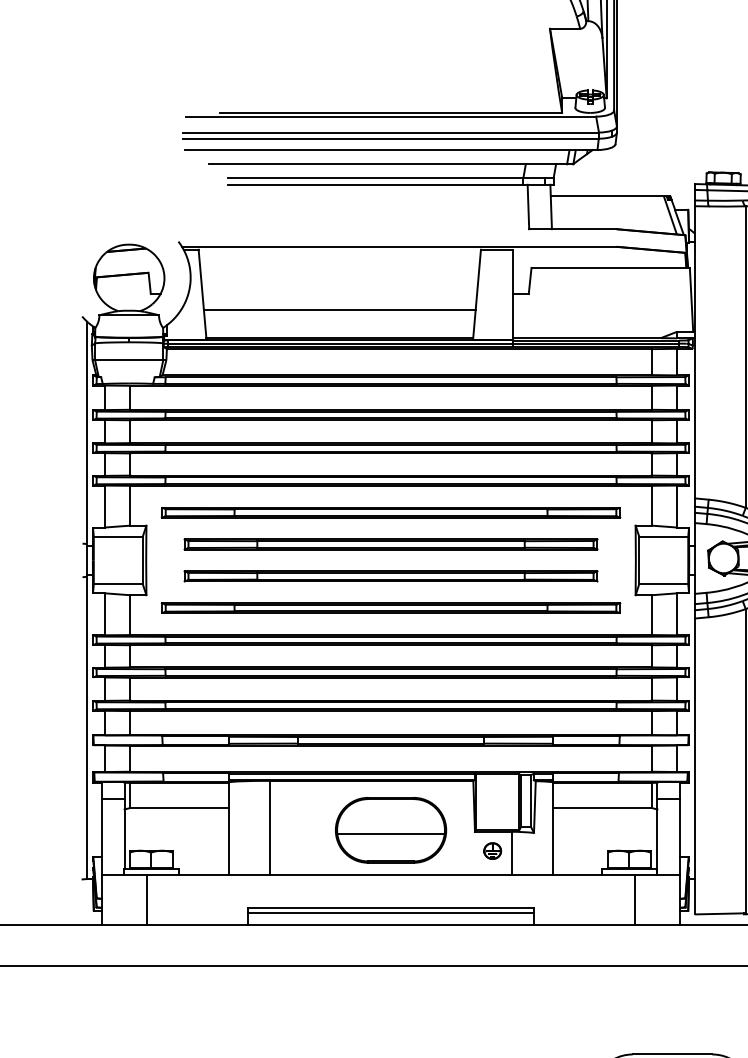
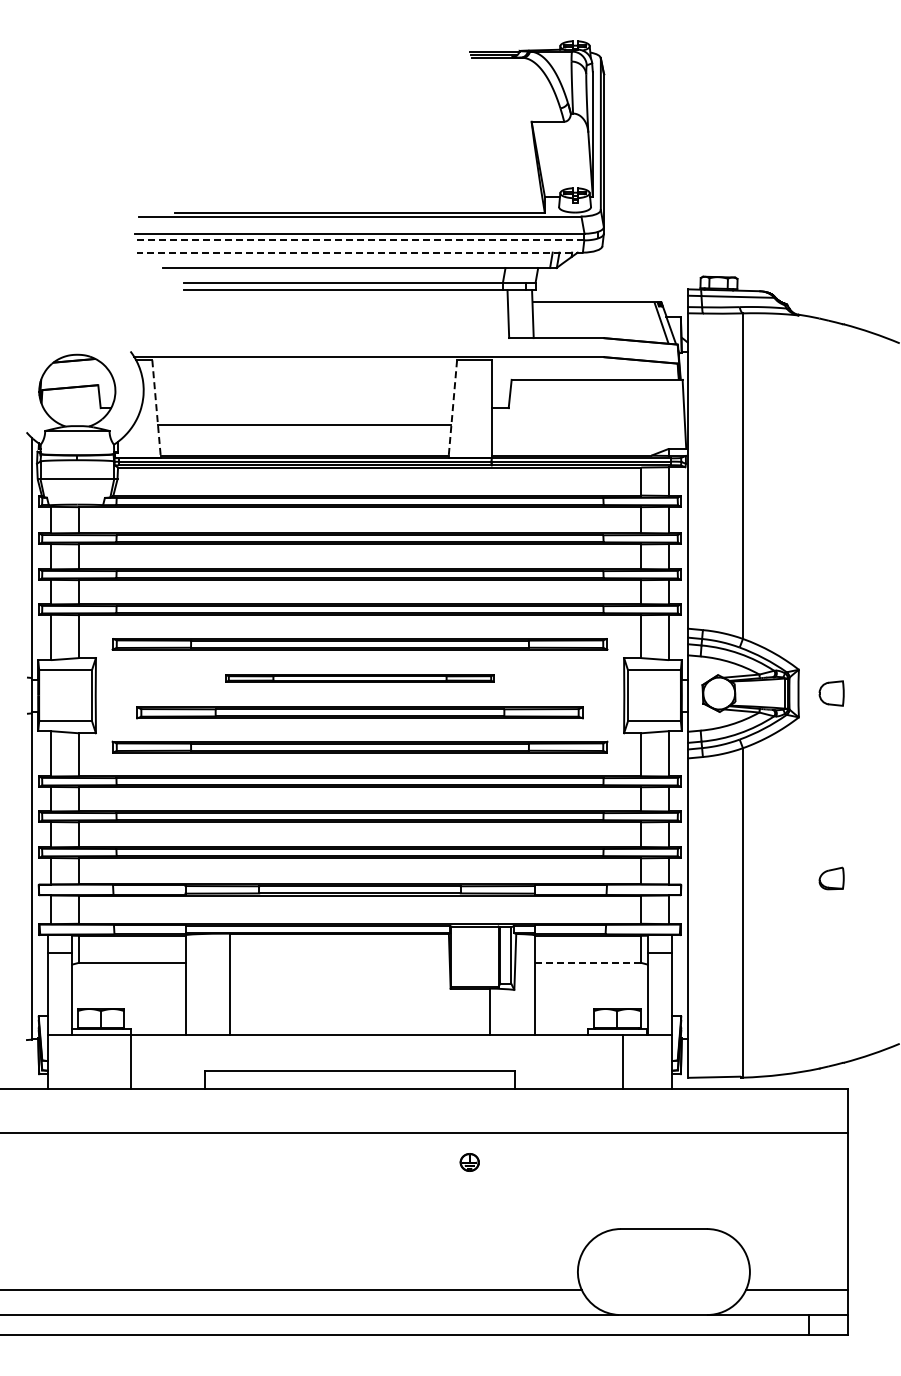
line: (390, 138) -> (359, 240), solid -> dashed
line: (391, 149) -> (360, 252), solid -> dashed
line: (202, 294) -> (156, 408), solid -> dashed
line: (476, 294) -> (452, 408), solid -> dashed
part: (390, 544) -> (359, 678), size x0.6
line: (602, 807) -> (588, 962), solid -> dashed
part: (390, 829) -> (359, 986), removed
part: (492, 851) -> (469, 1162), moved
line: (147, 899) -> (131, 1061), moved
line: (390, 913) -> (359, 1076), removed

